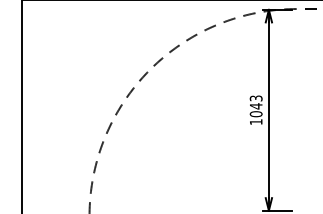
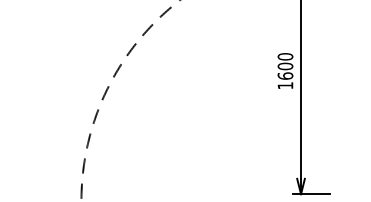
text: (255, 105) -> (284, 65), 1043 -> 1600

